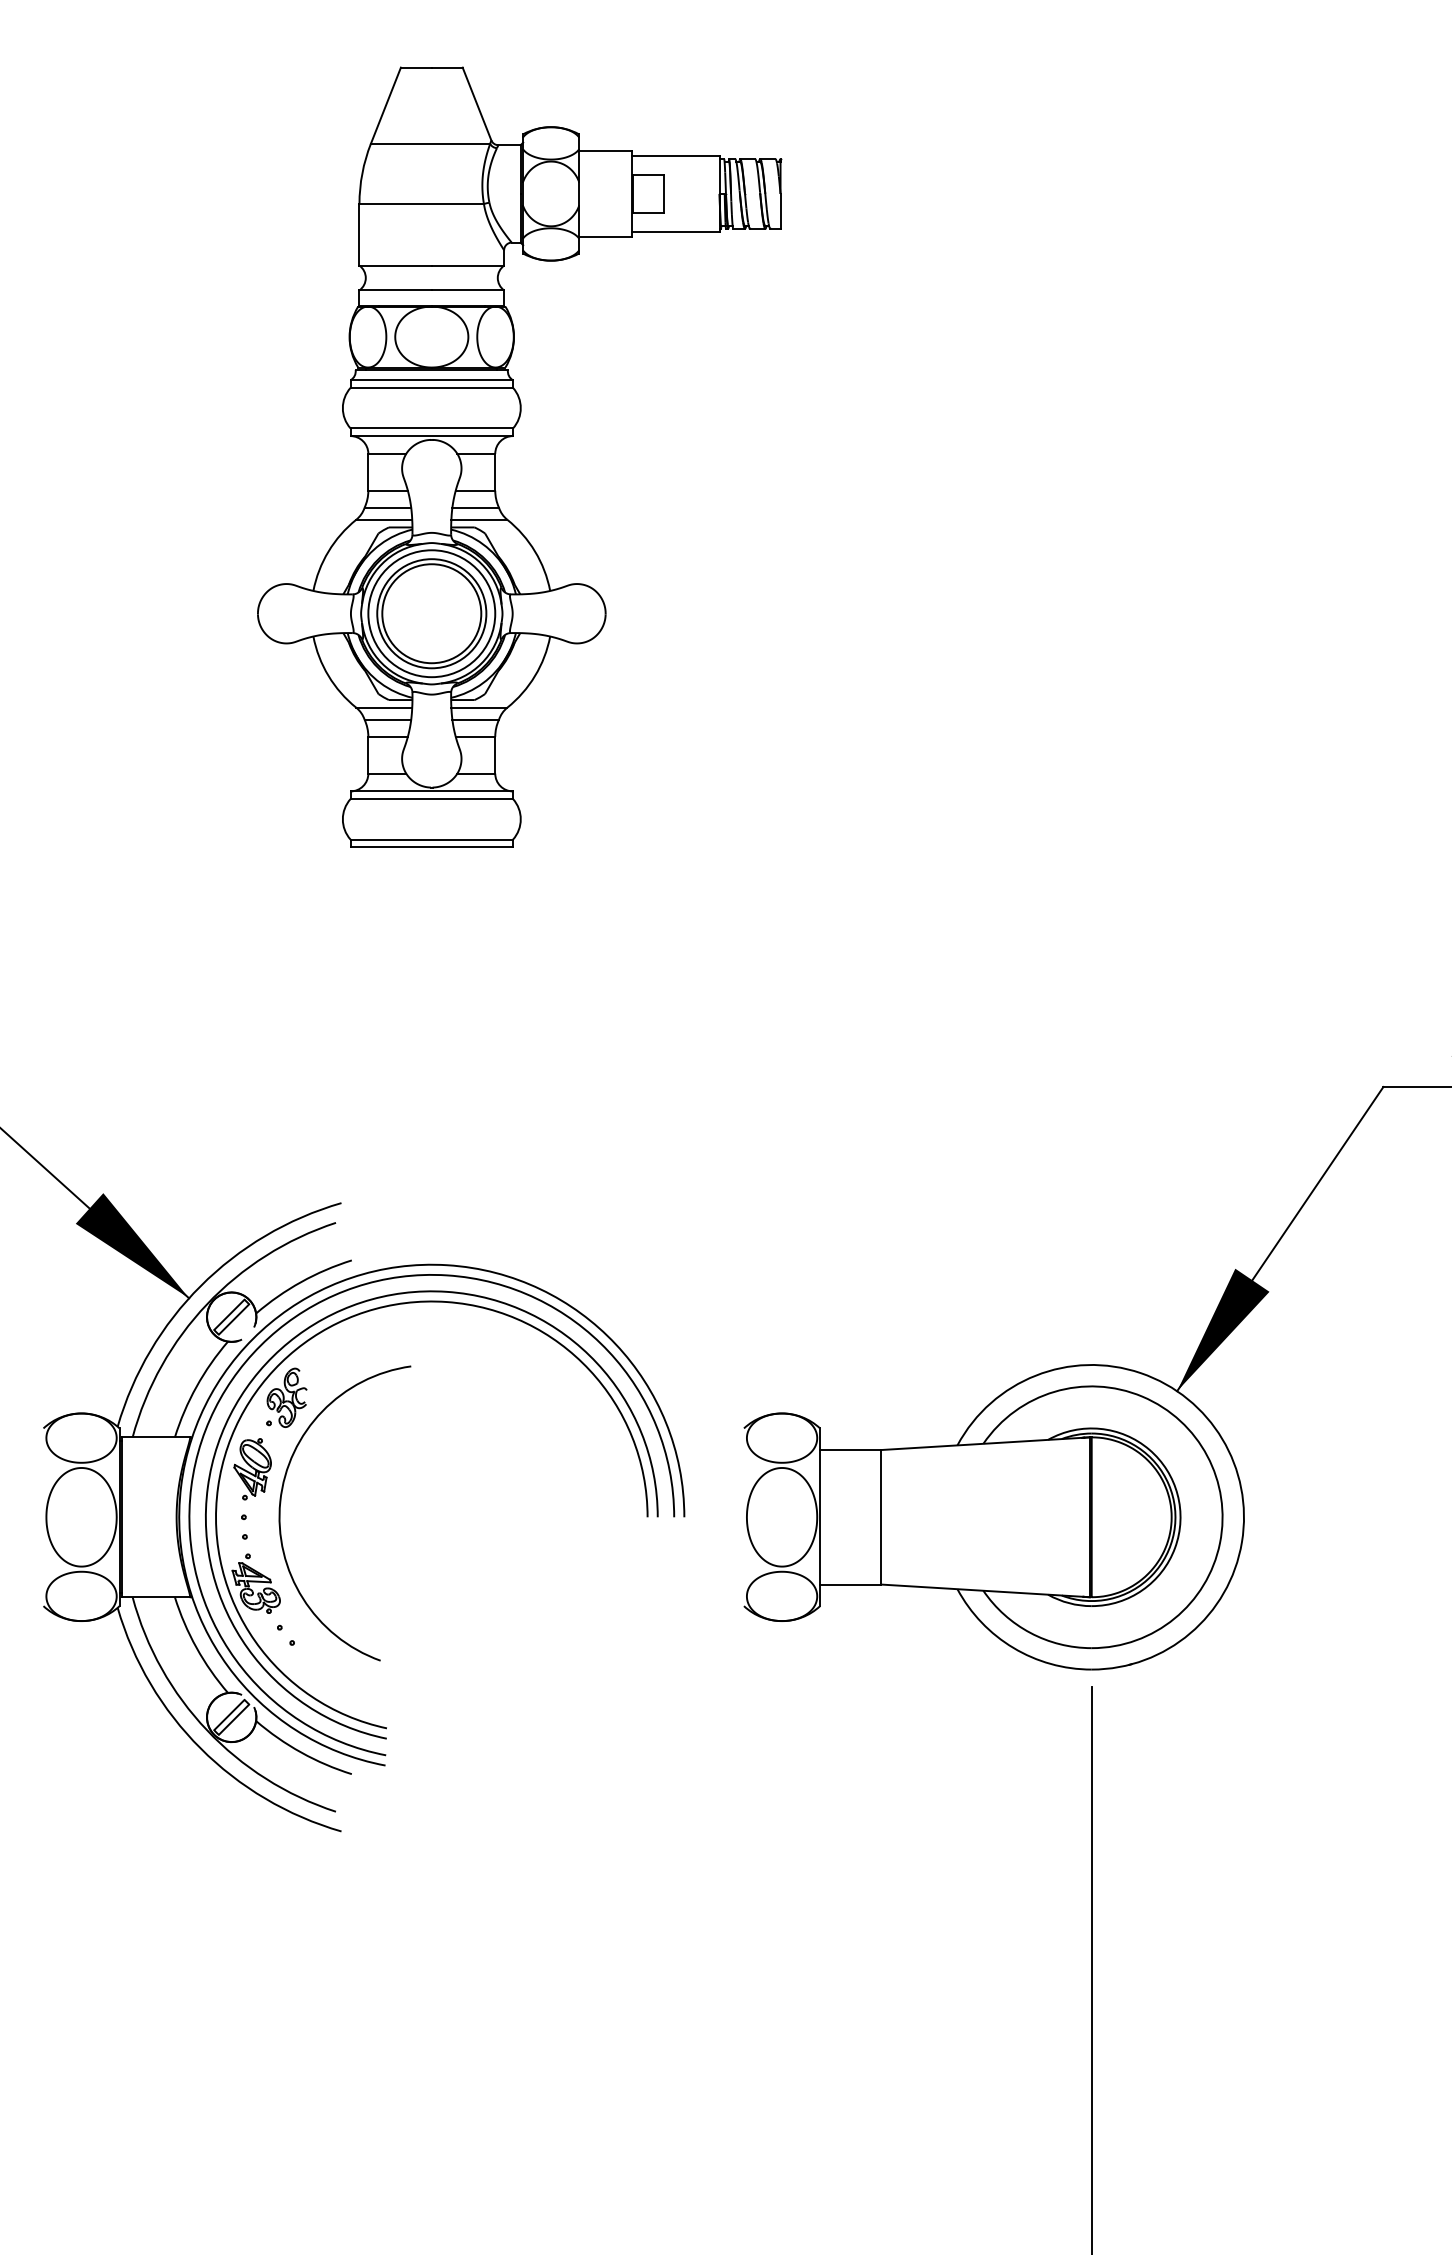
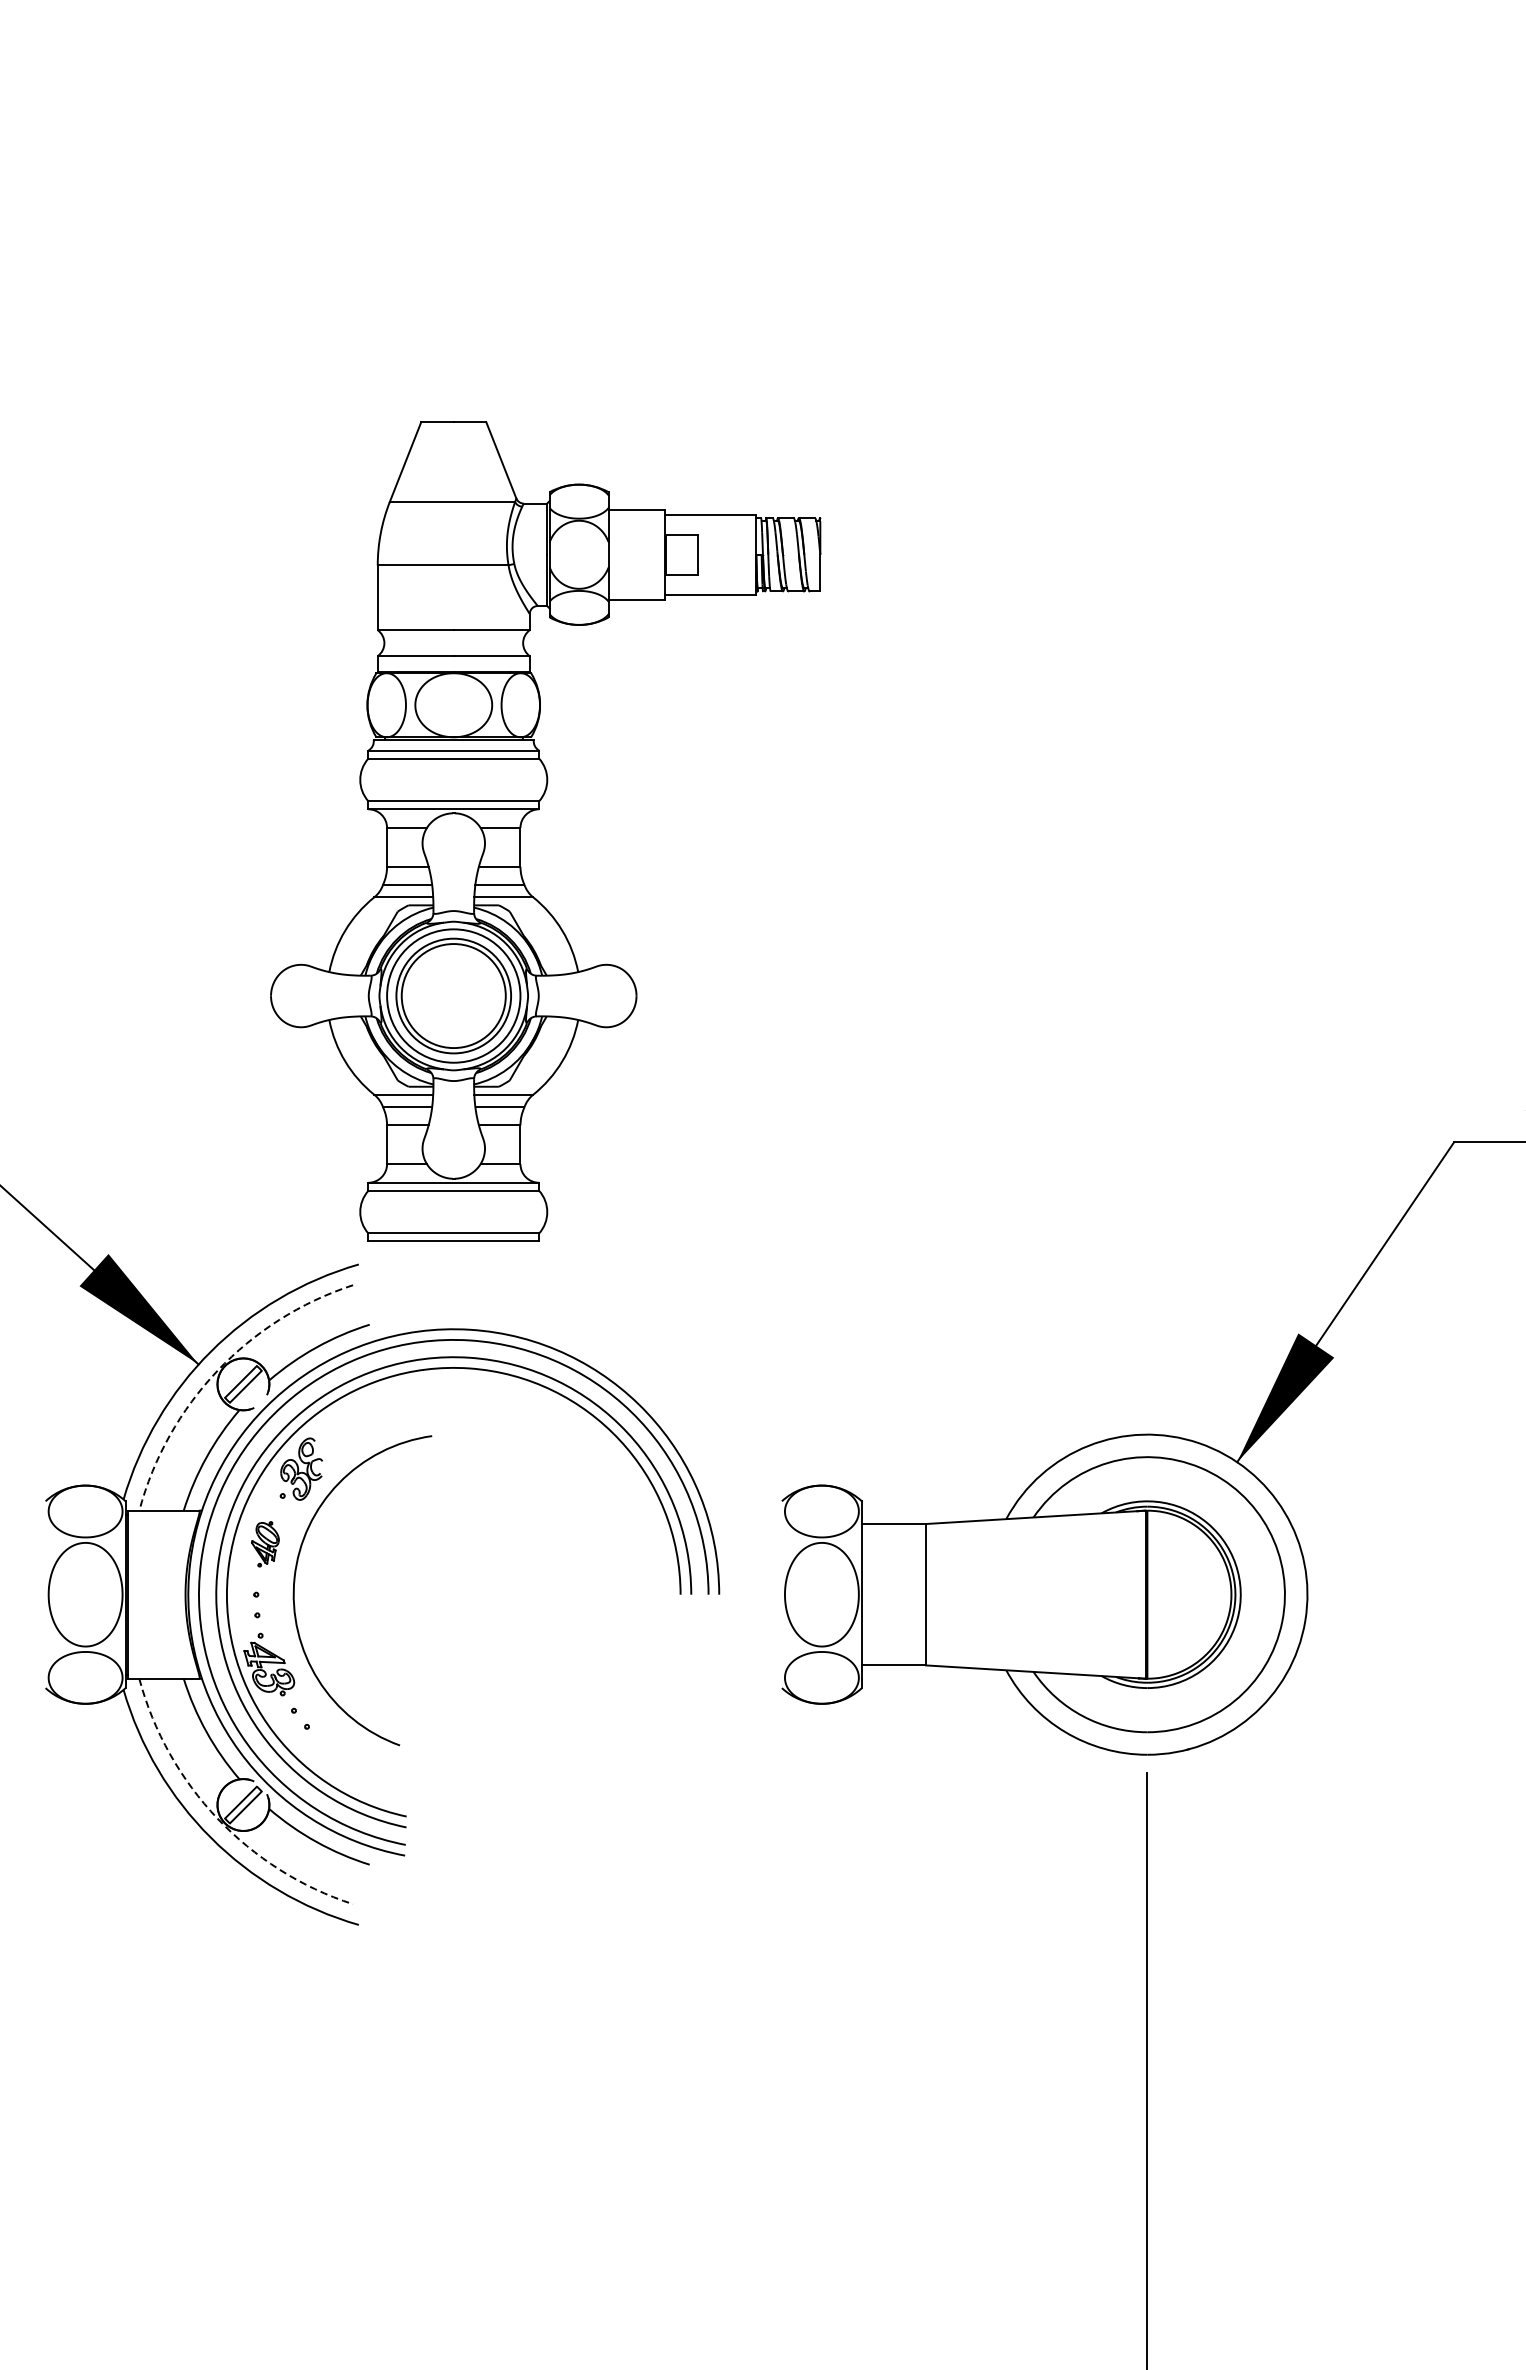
part: (513, 436) -> (539, 809), moved
arc: (207, 1304) -> (218, 1371), solid -> dashed
part: (252, 1469) -> (265, 1544), size x0.7
arc: (207, 1730) -> (218, 1818), solid -> dashed

